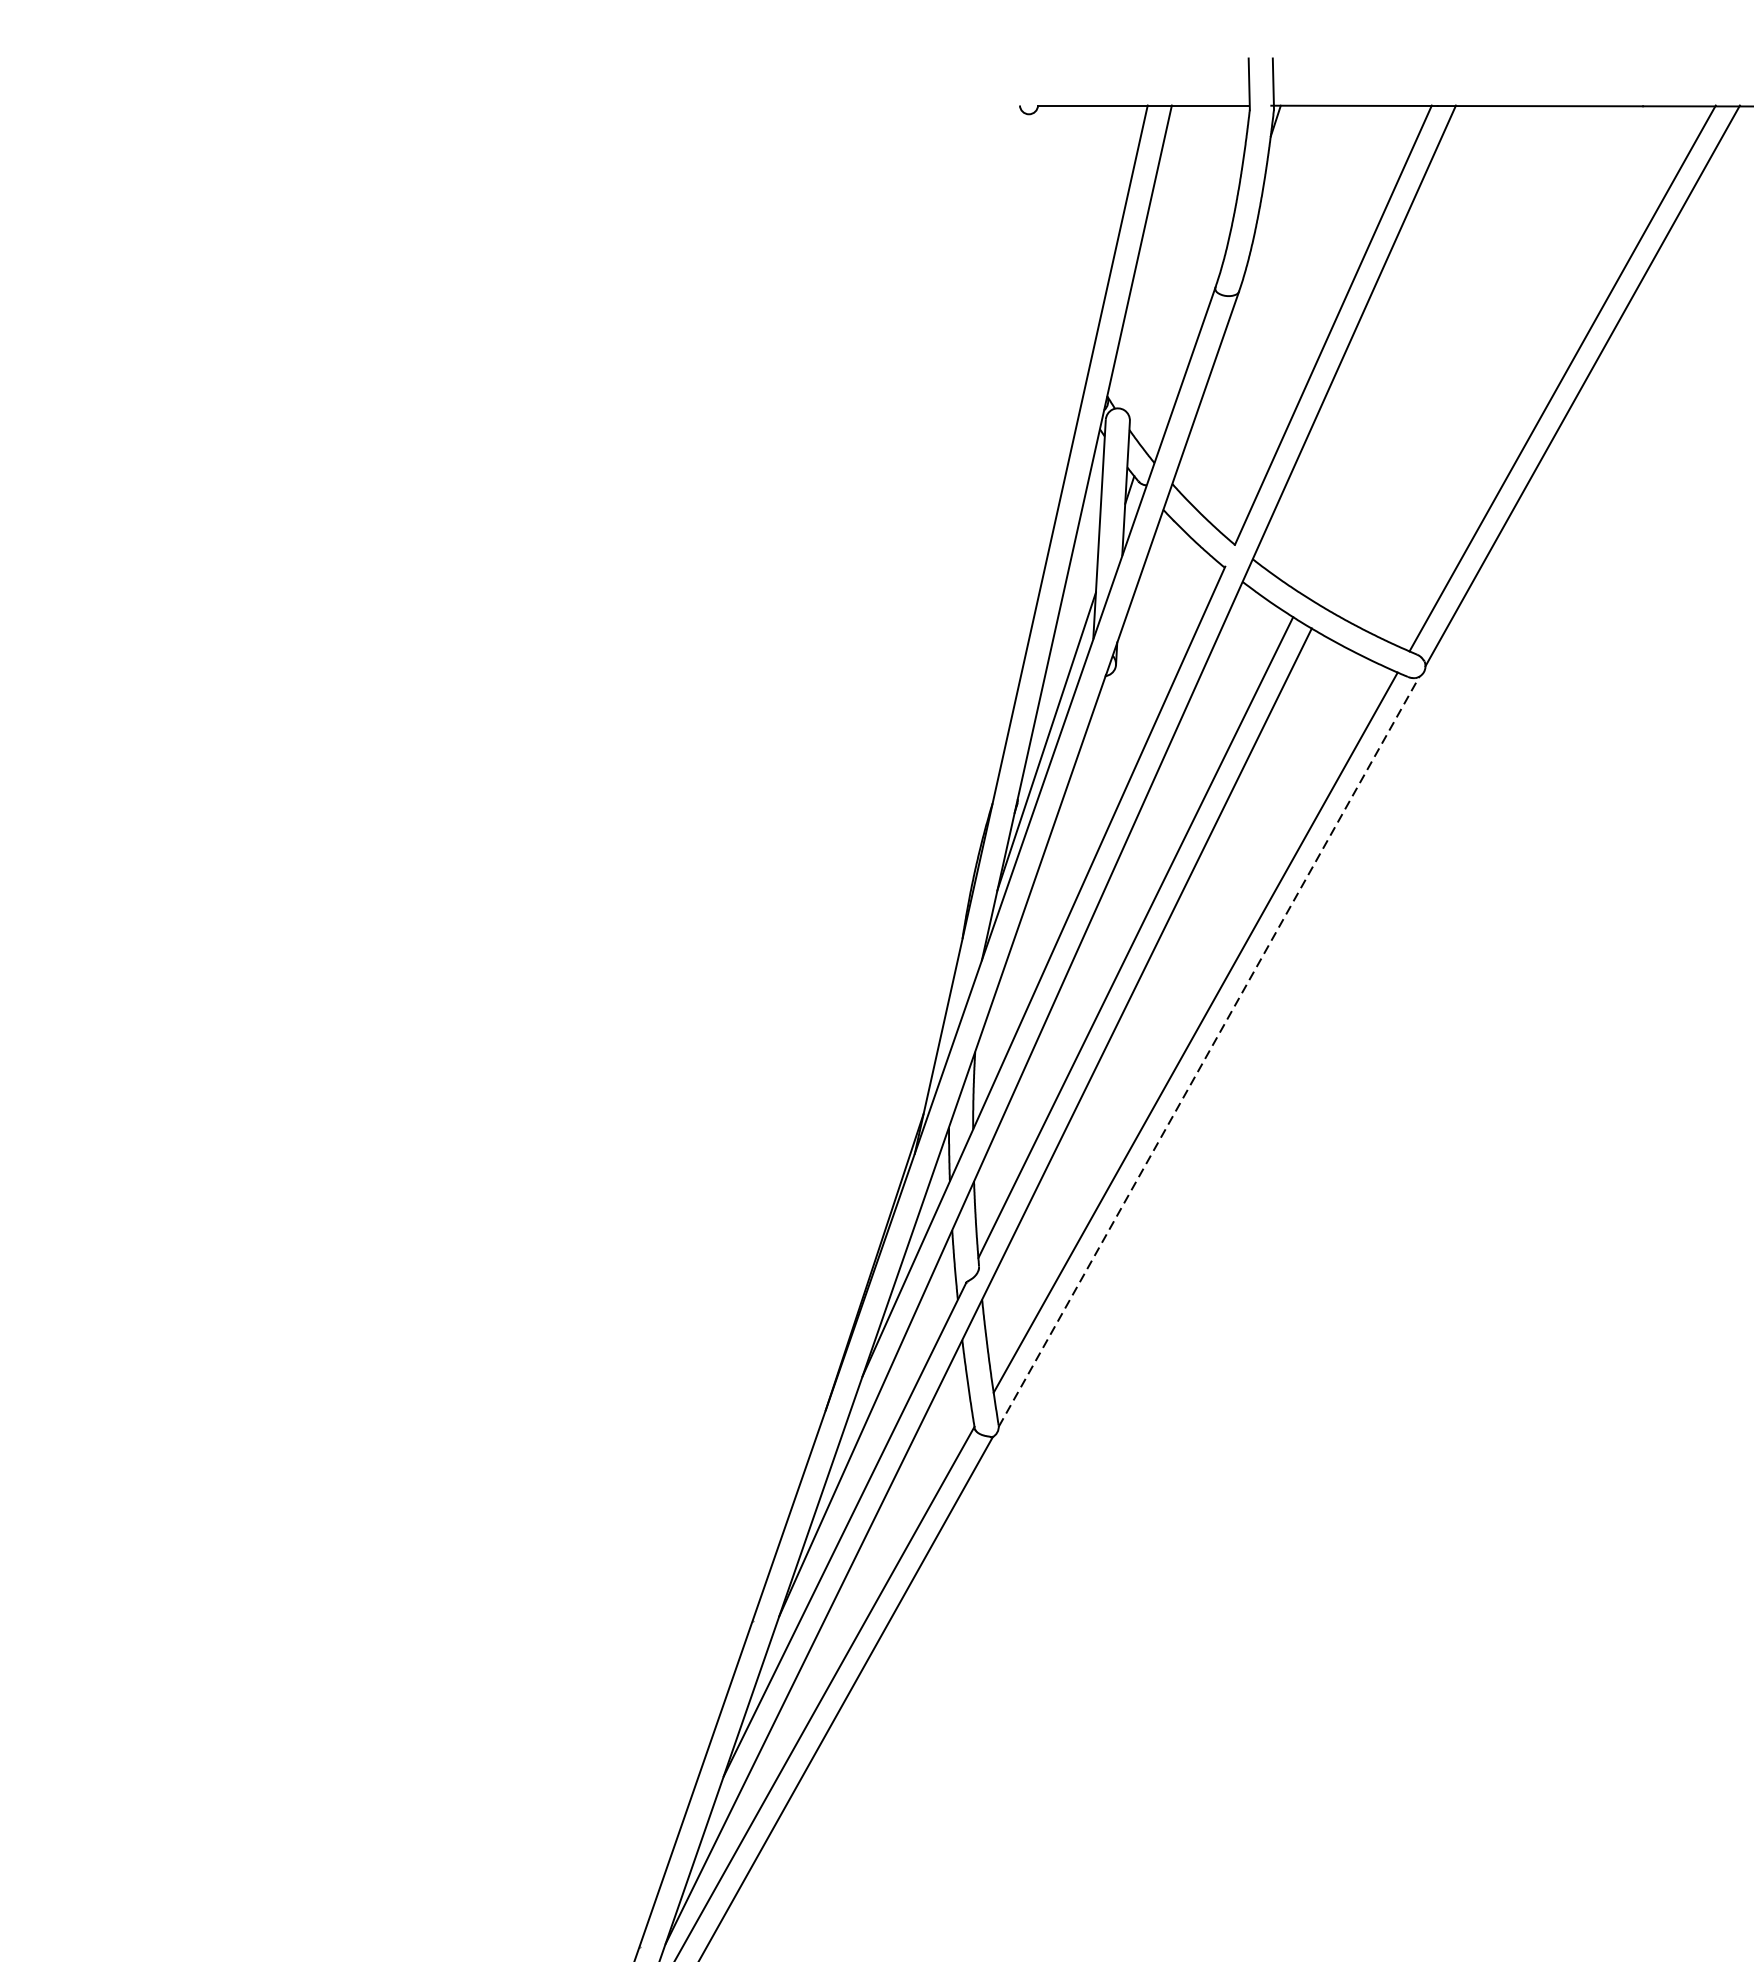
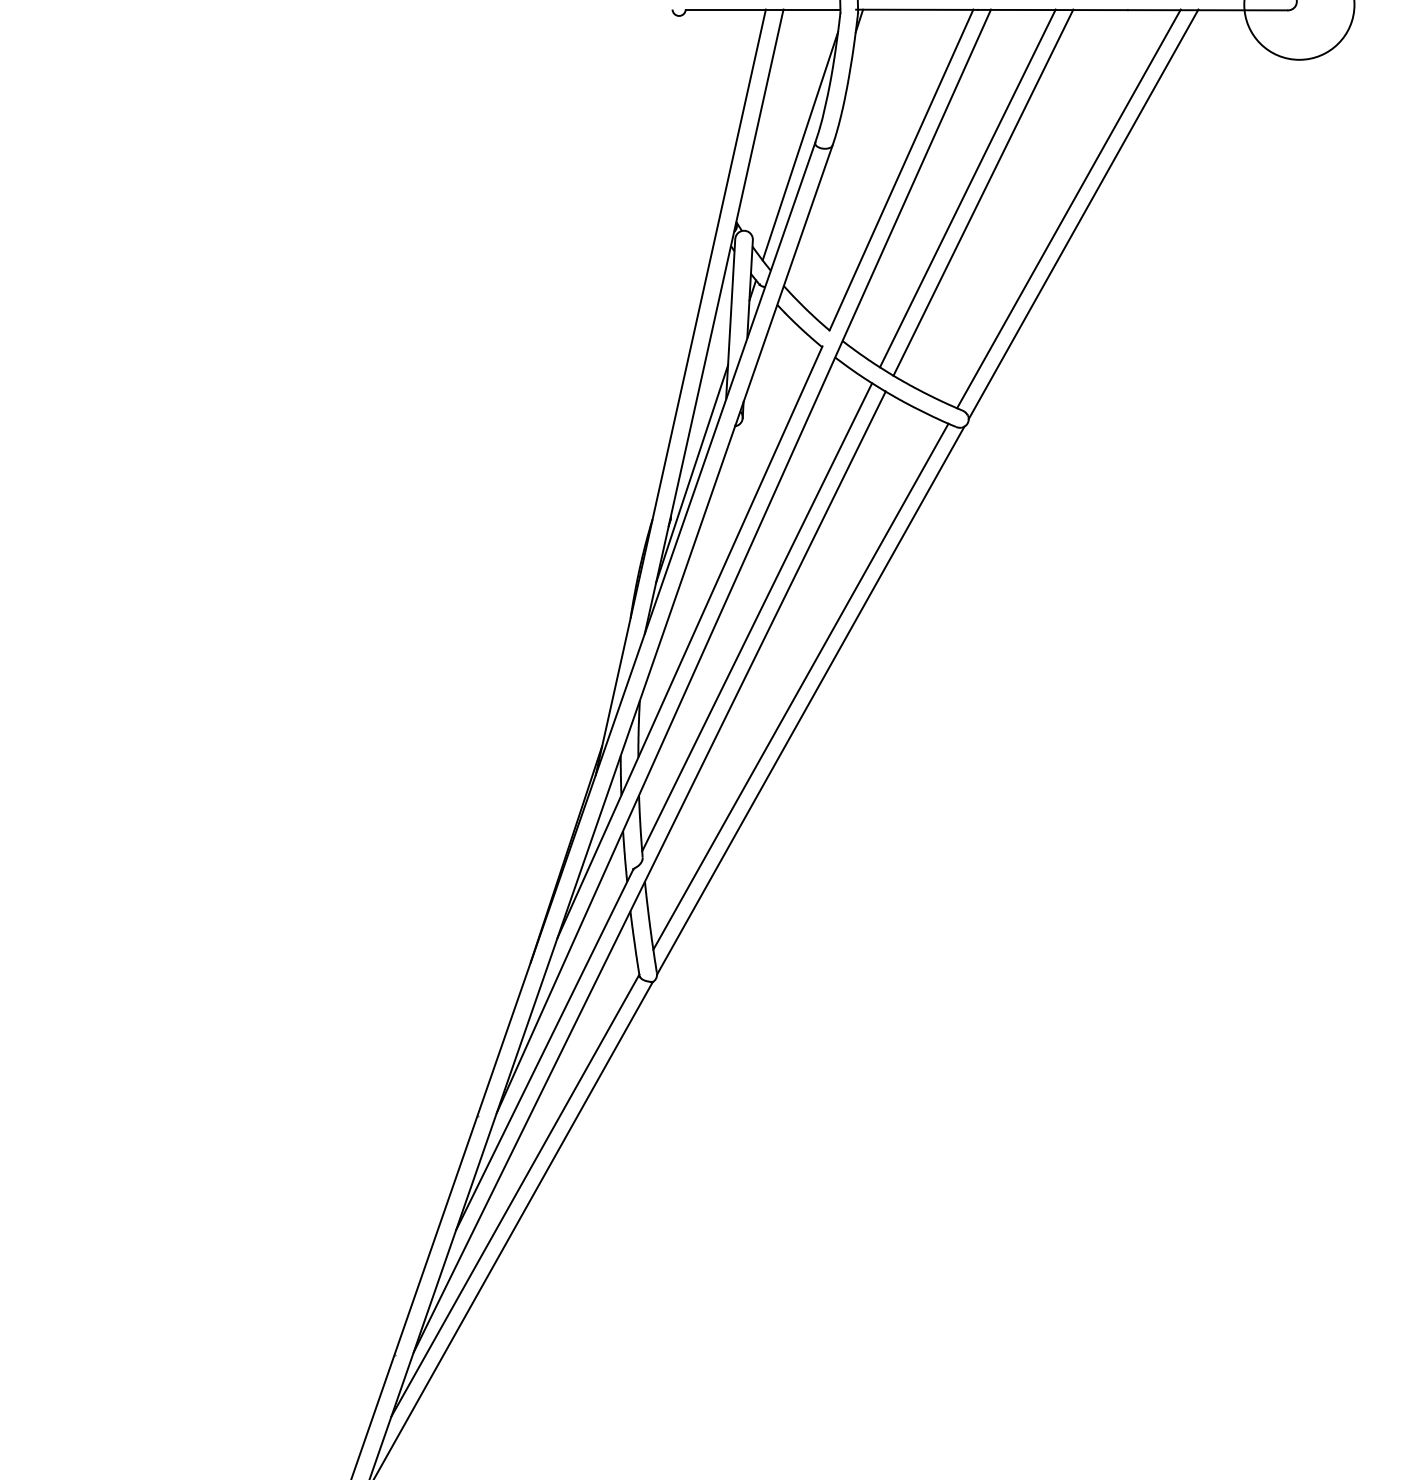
line: (1195, 292) -> (800, 146), added
line: (1423, 350) -> (967, 188), added
line: (1445, 355) -> (983, 192), added
line: (1210, 1051) -> (811, 700), dashed -> solid

